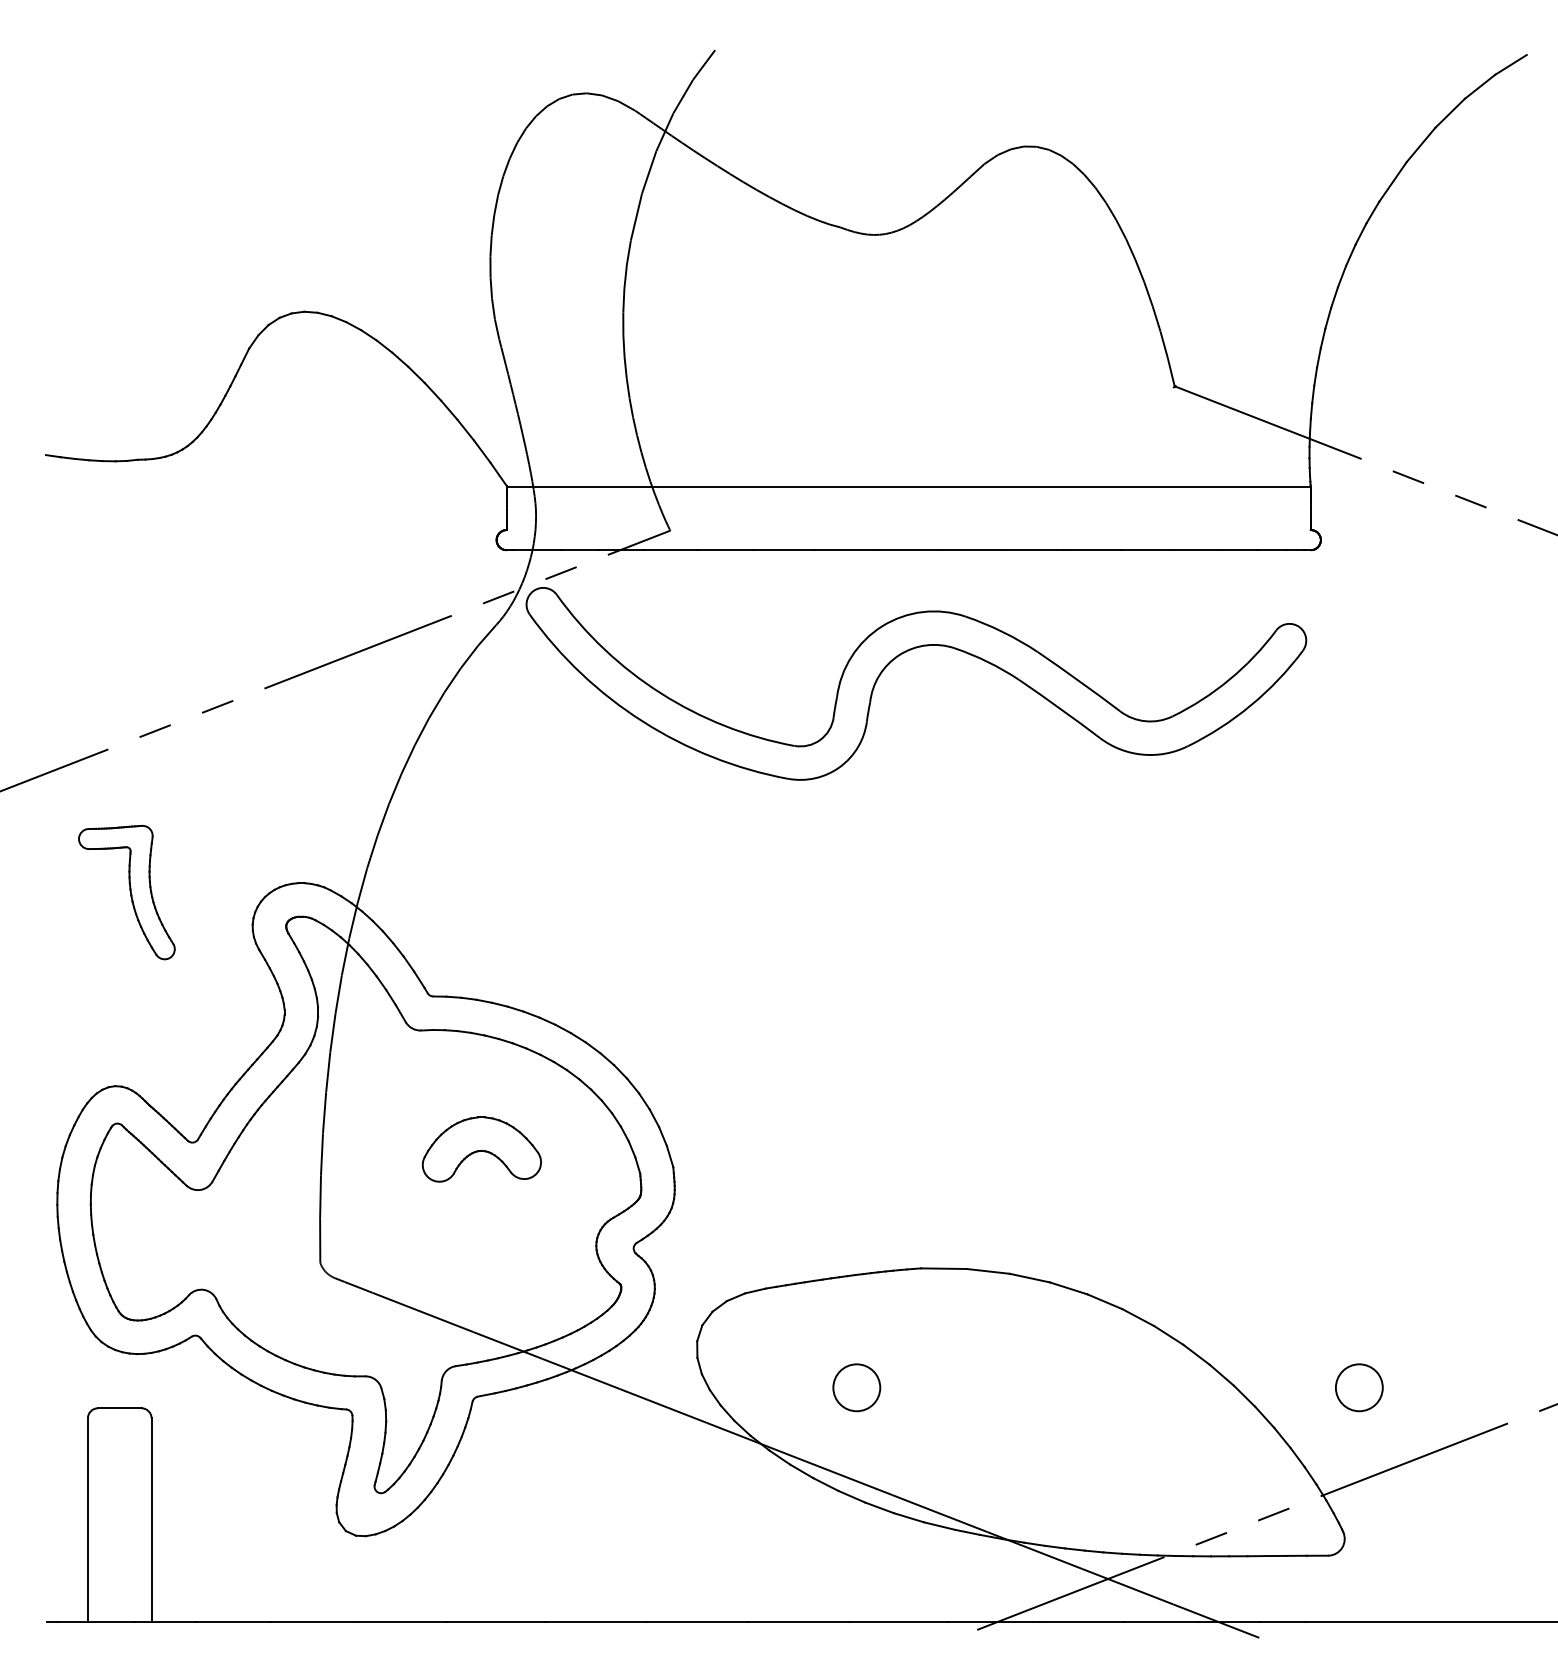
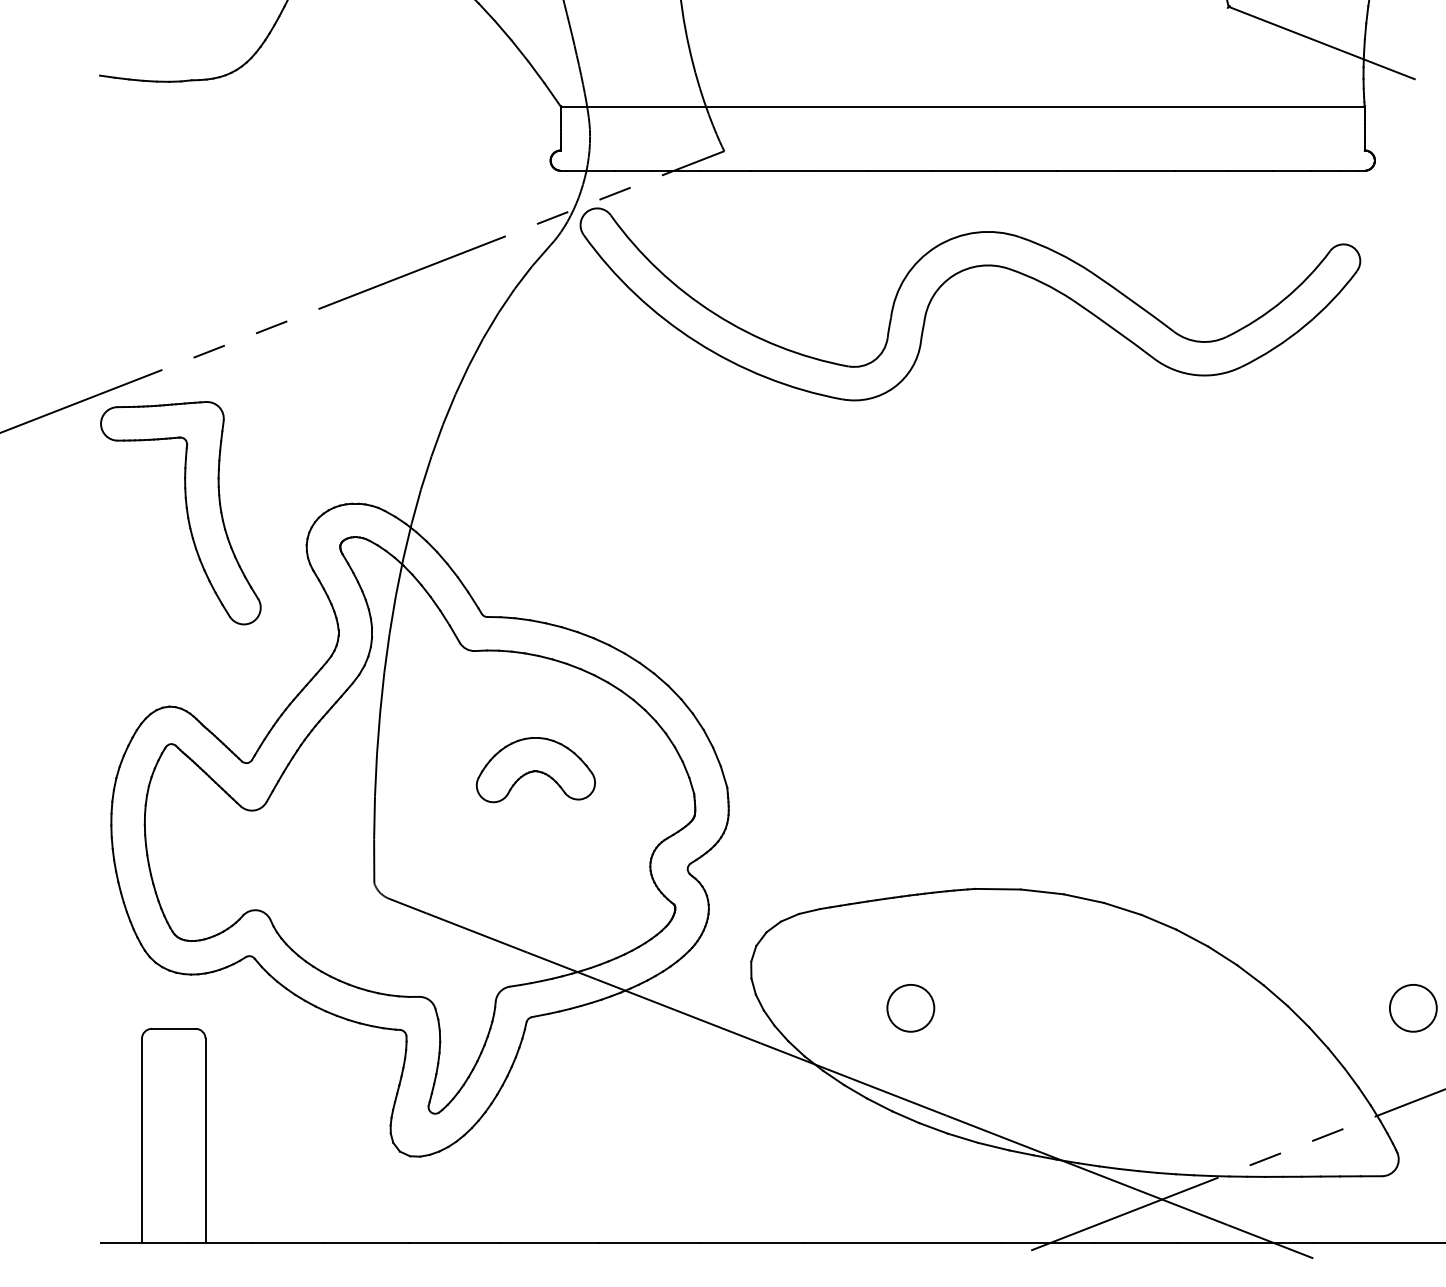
part: (126, 892) -> (180, 513), size x1.67

